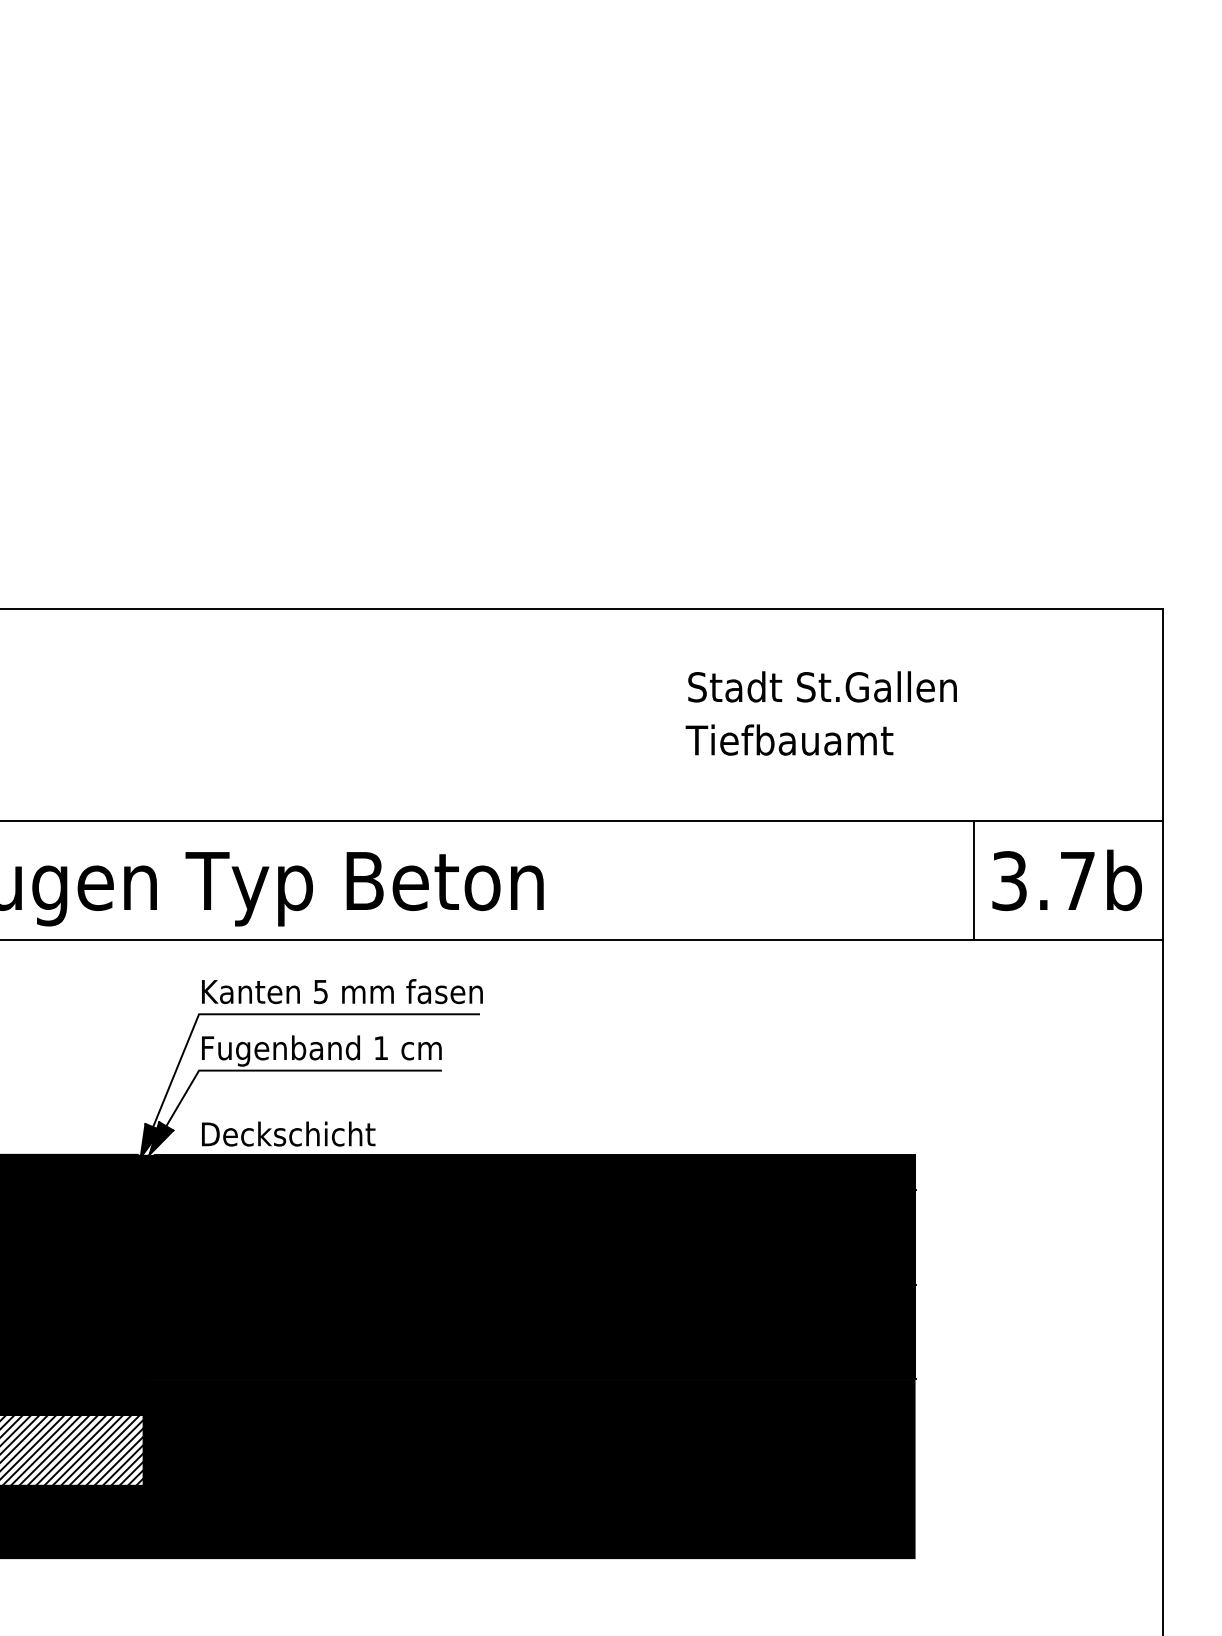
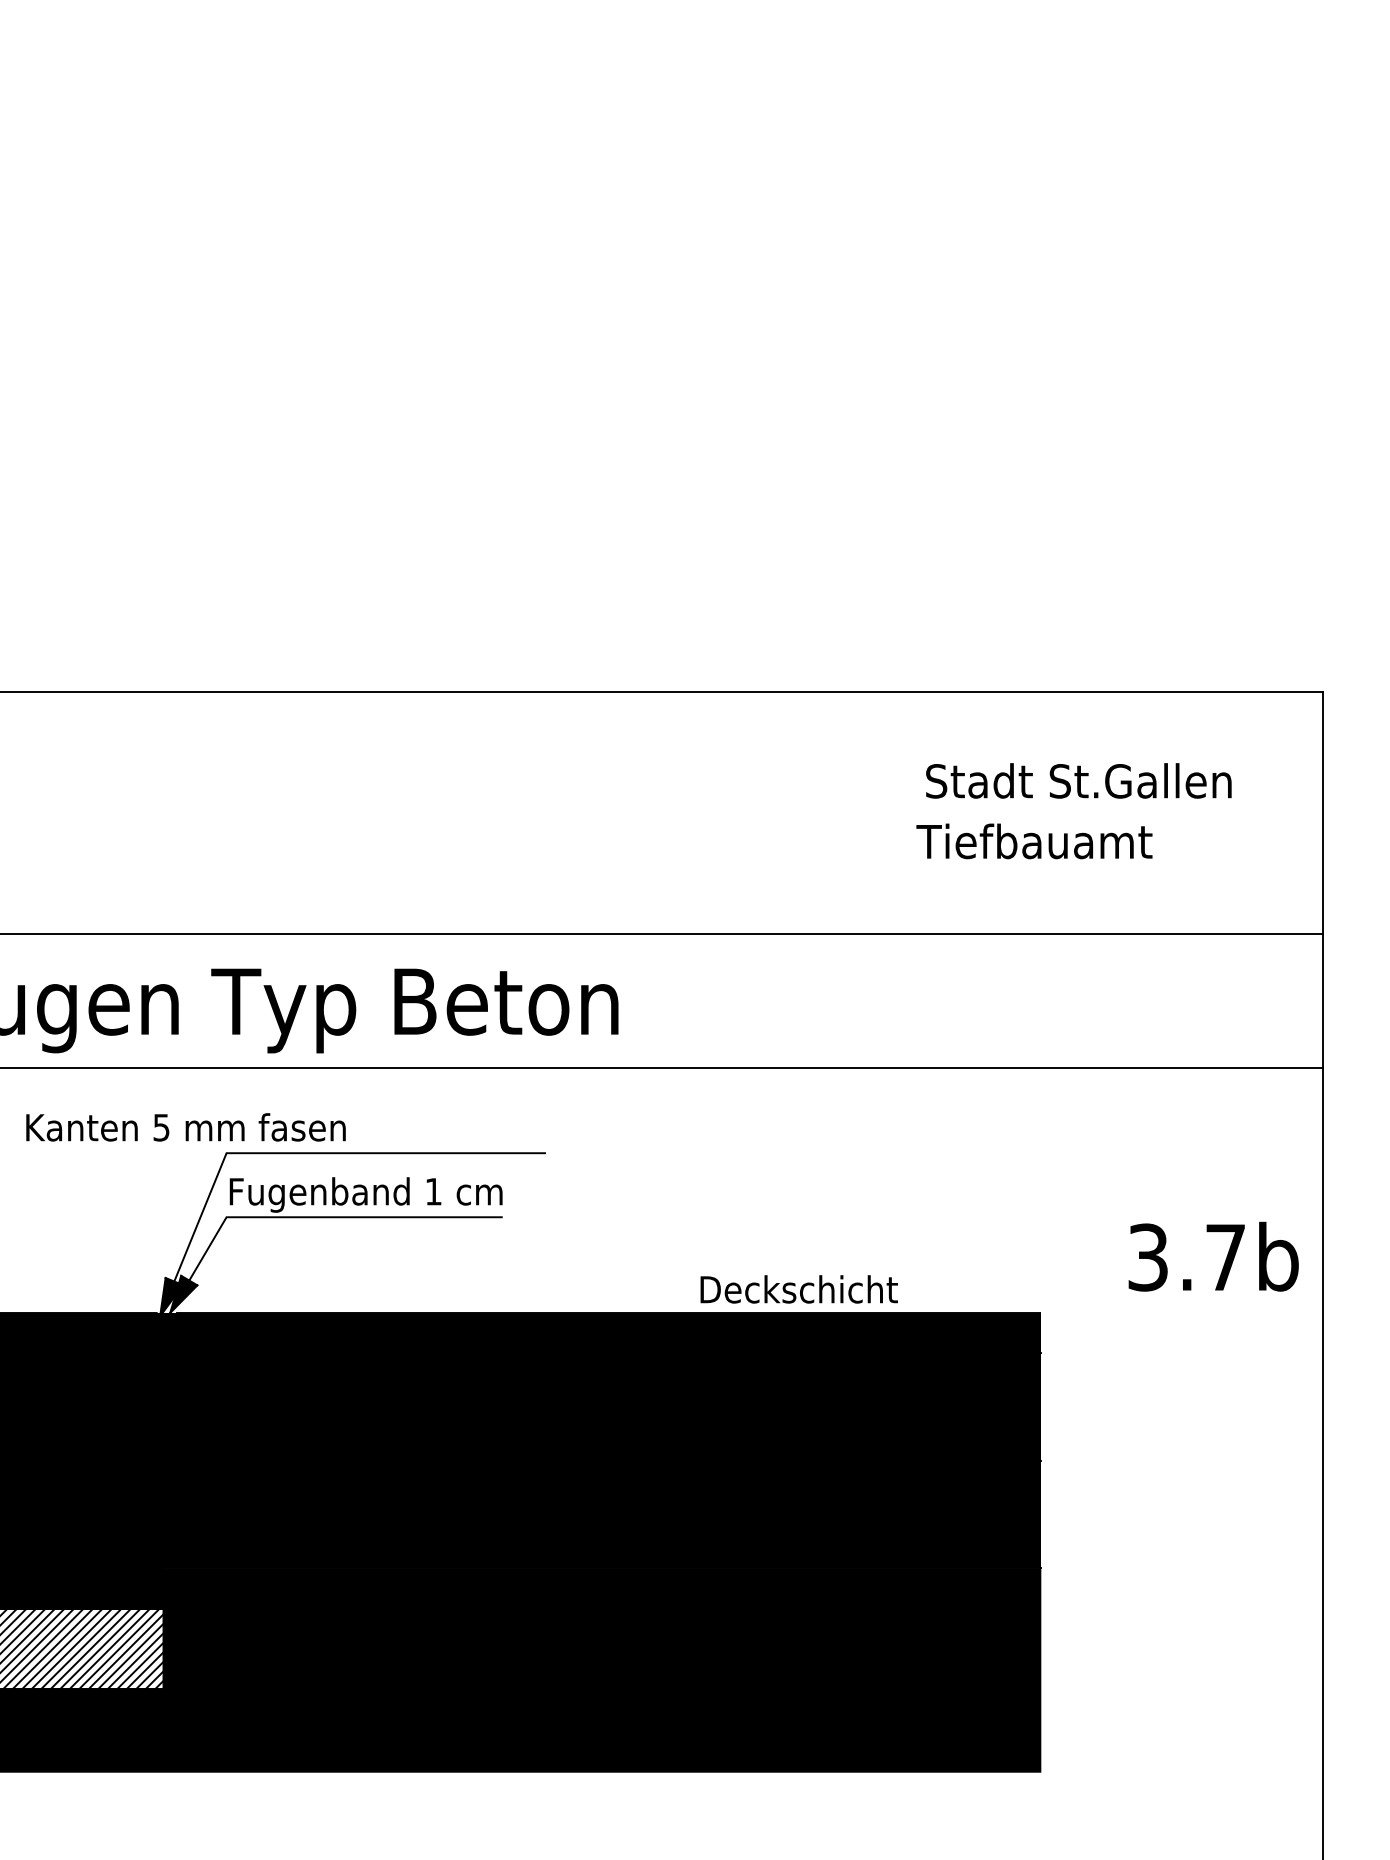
text: (822, 686) -> (1078, 780), moved
text: (789, 739) -> (1034, 840), moved
line: (973, 880) -> (1107, 1001), removed
text: (1066, 880) -> (1212, 1256), moved
text: (342, 991) -> (186, 1127), moved
text: (288, 1133) -> (799, 1288), moved

